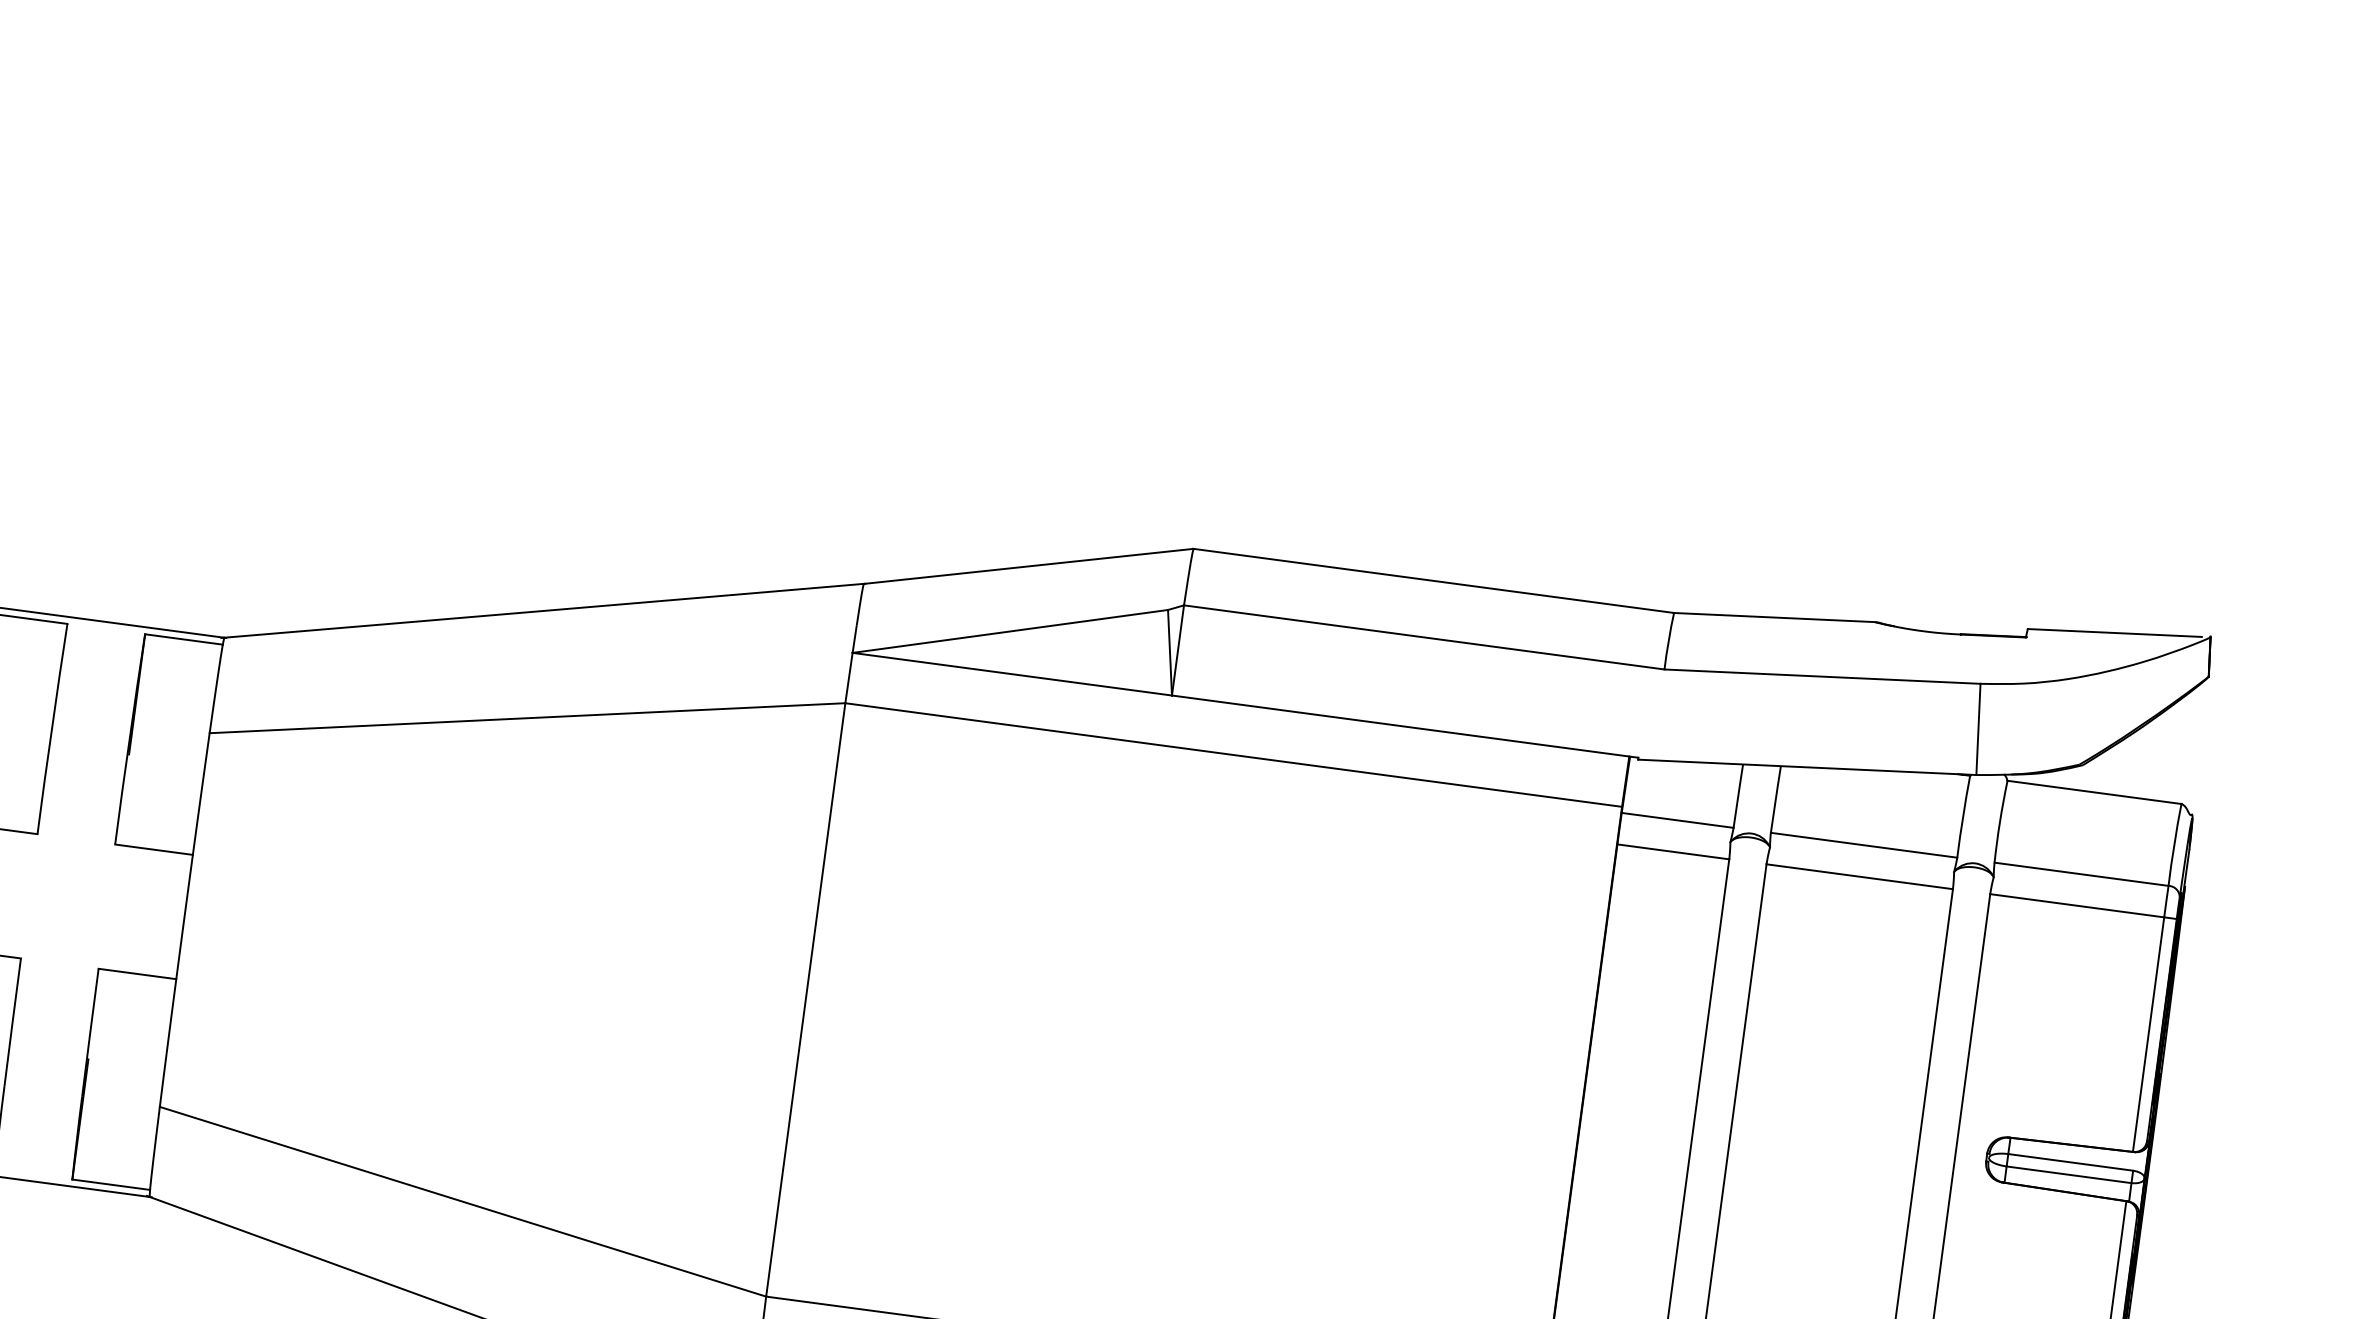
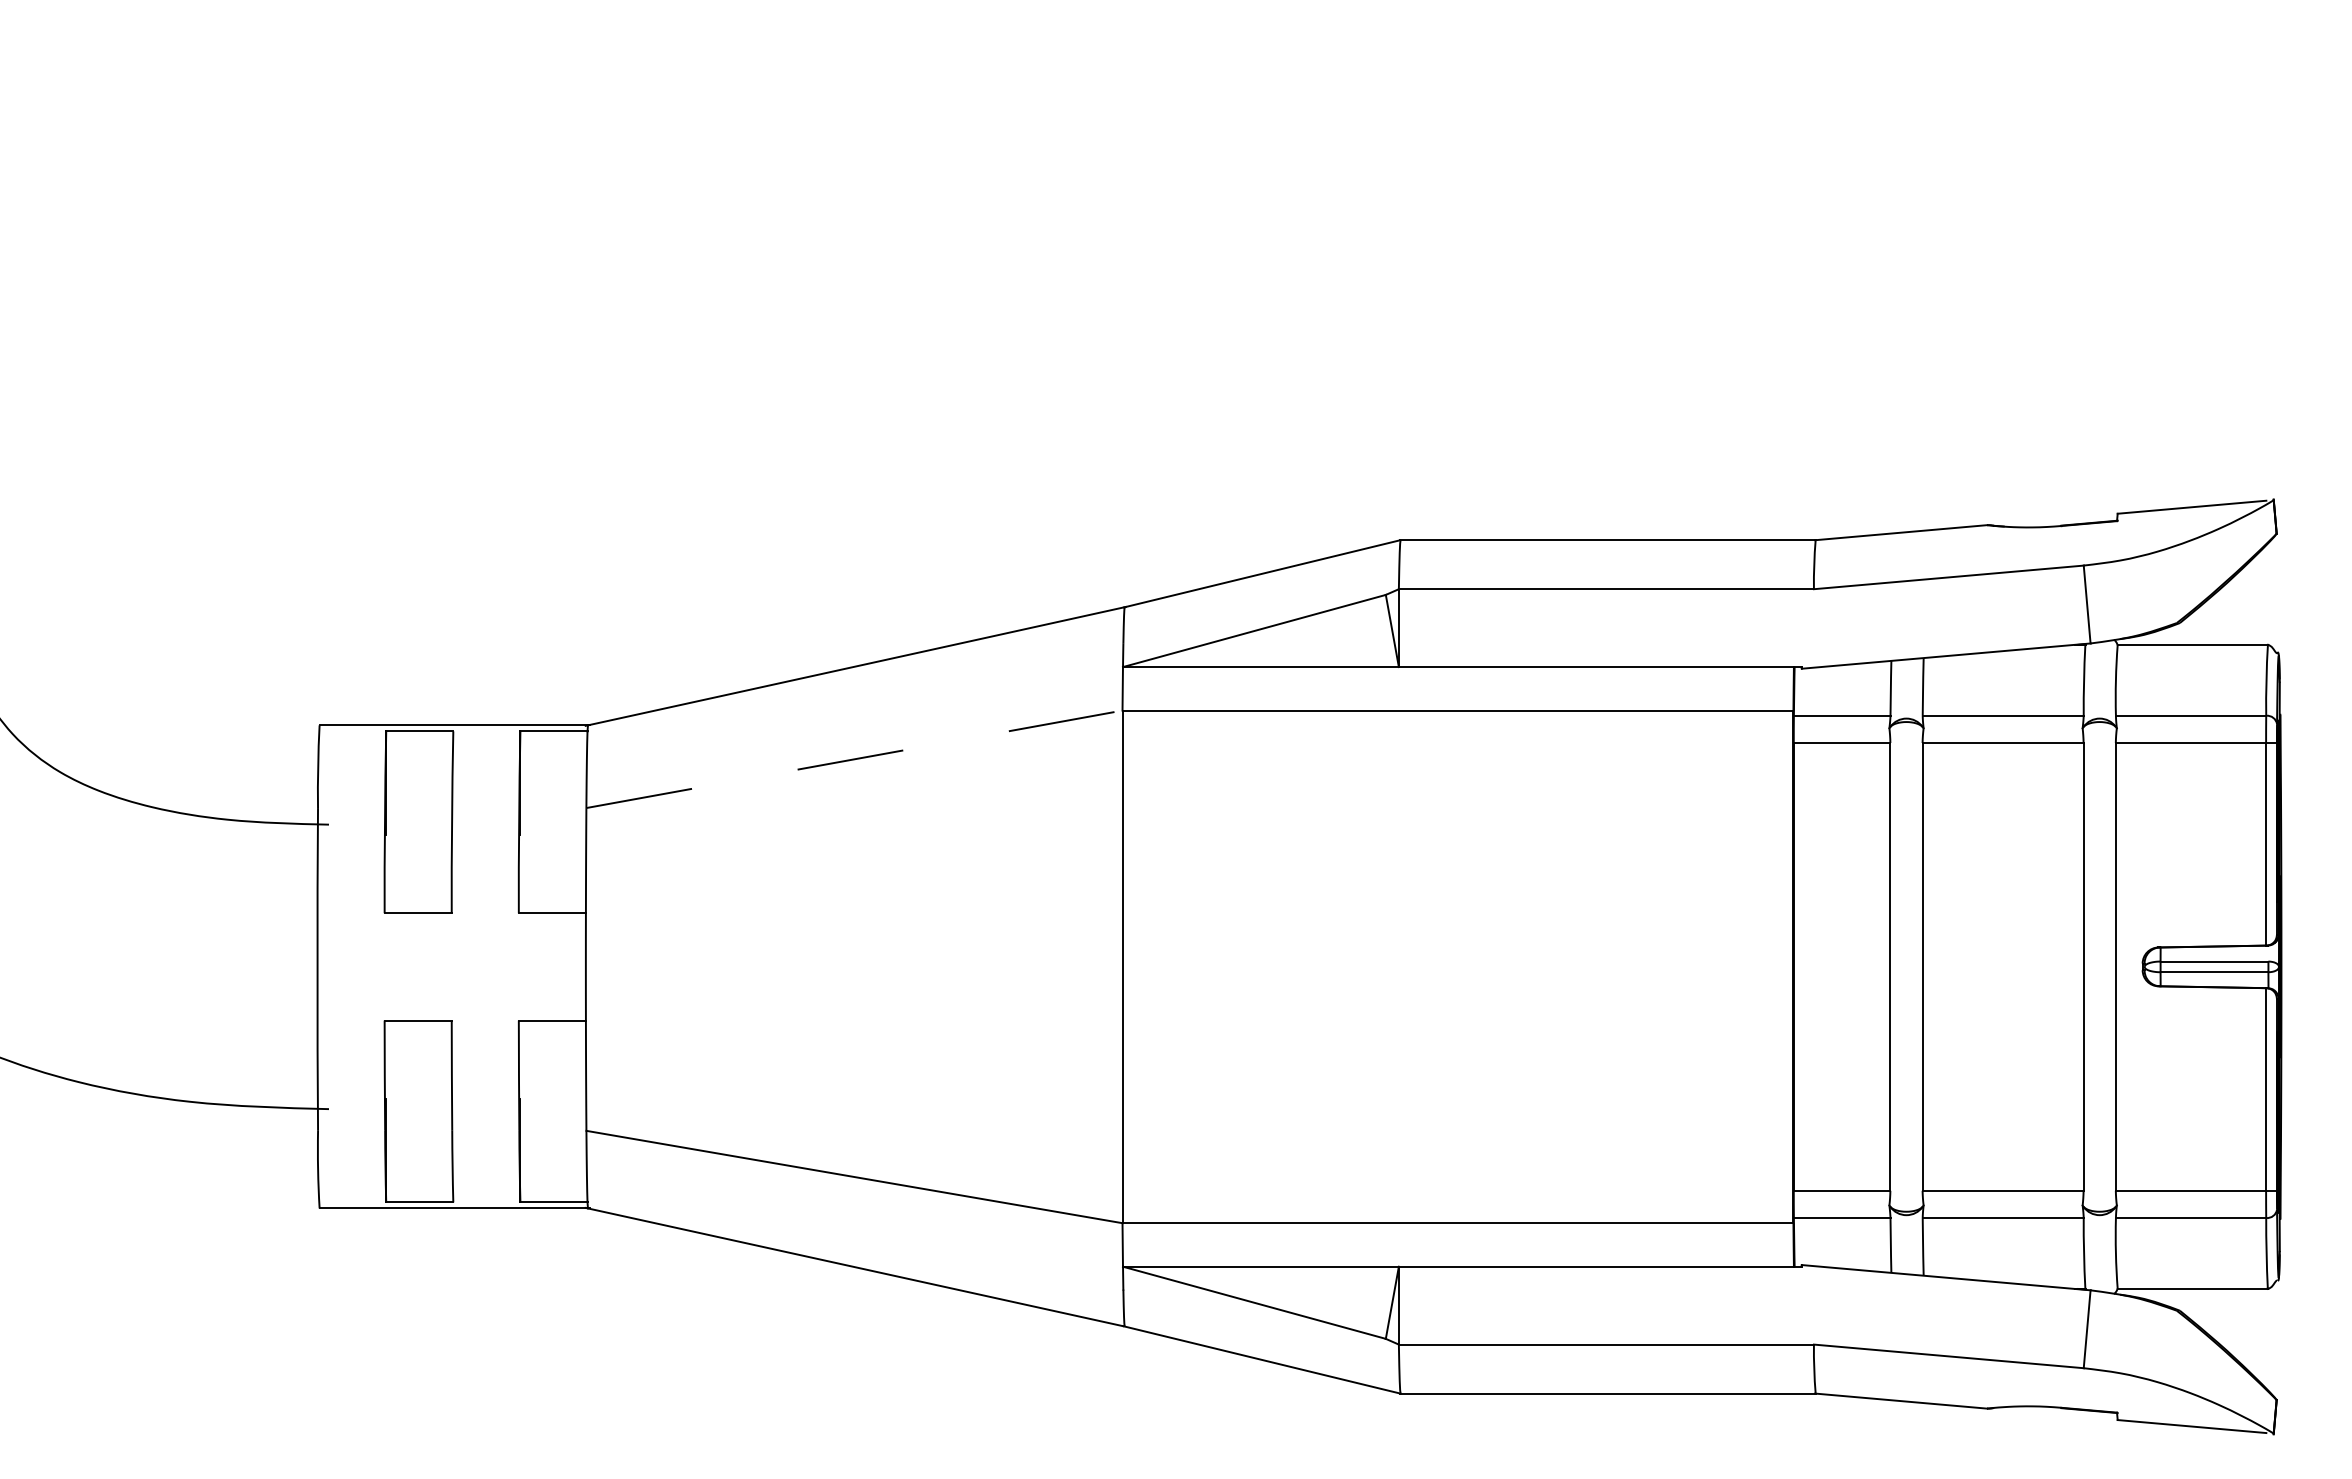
line: (527, 718) -> (854, 759), solid -> dashed

